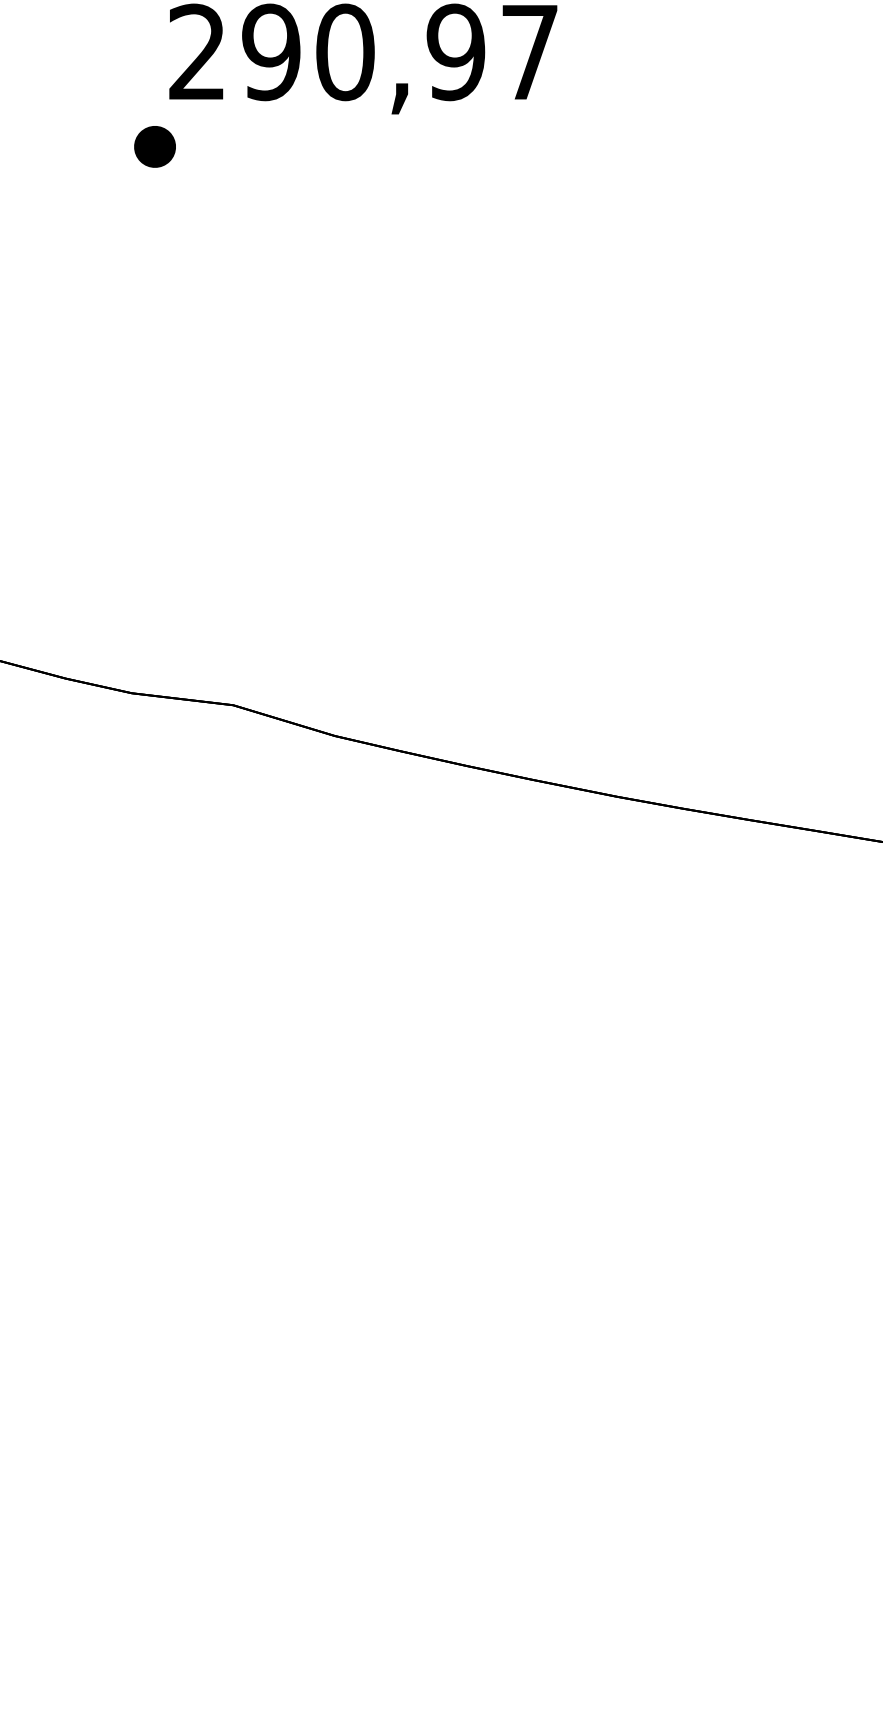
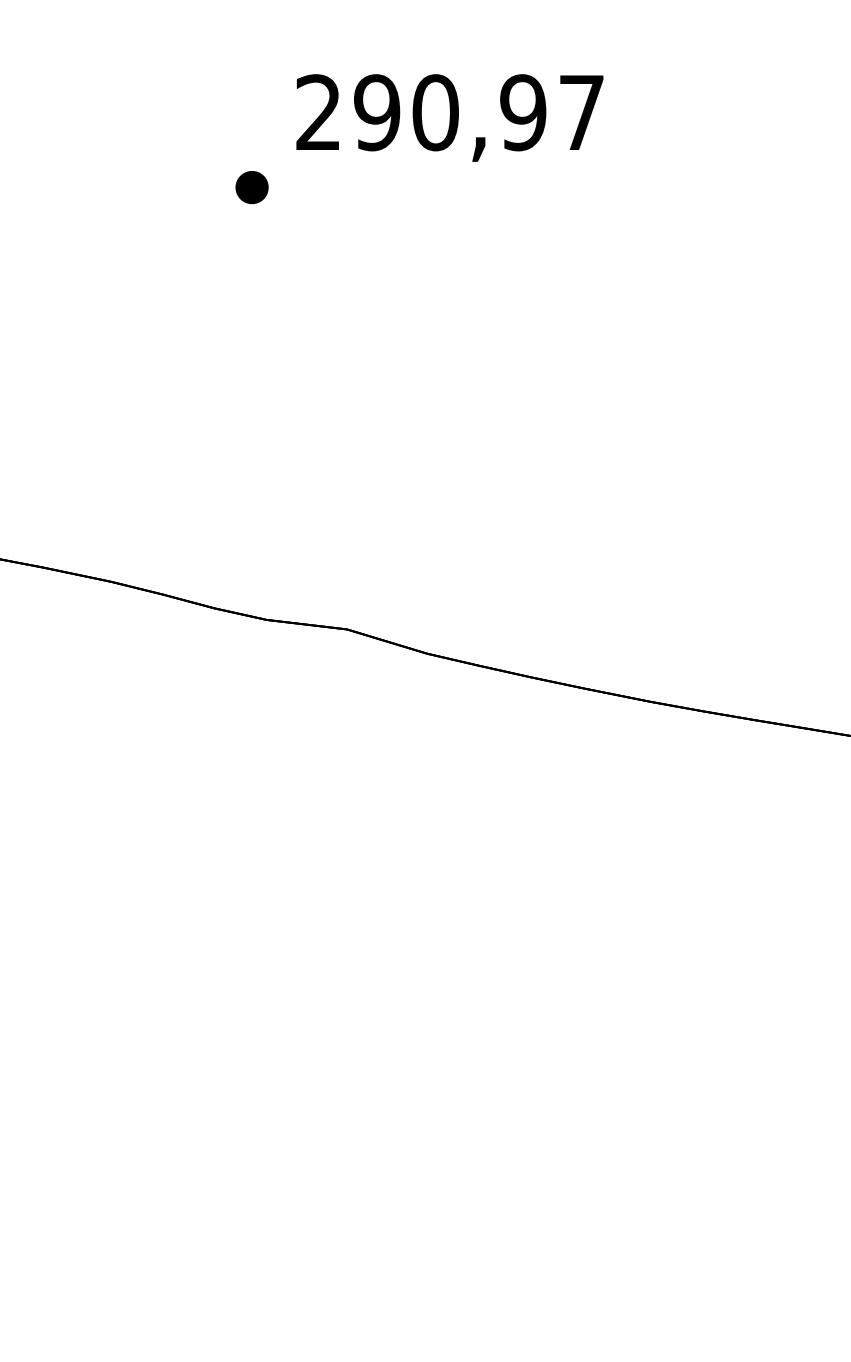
part: (154, 146) -> (251, 187), moved

